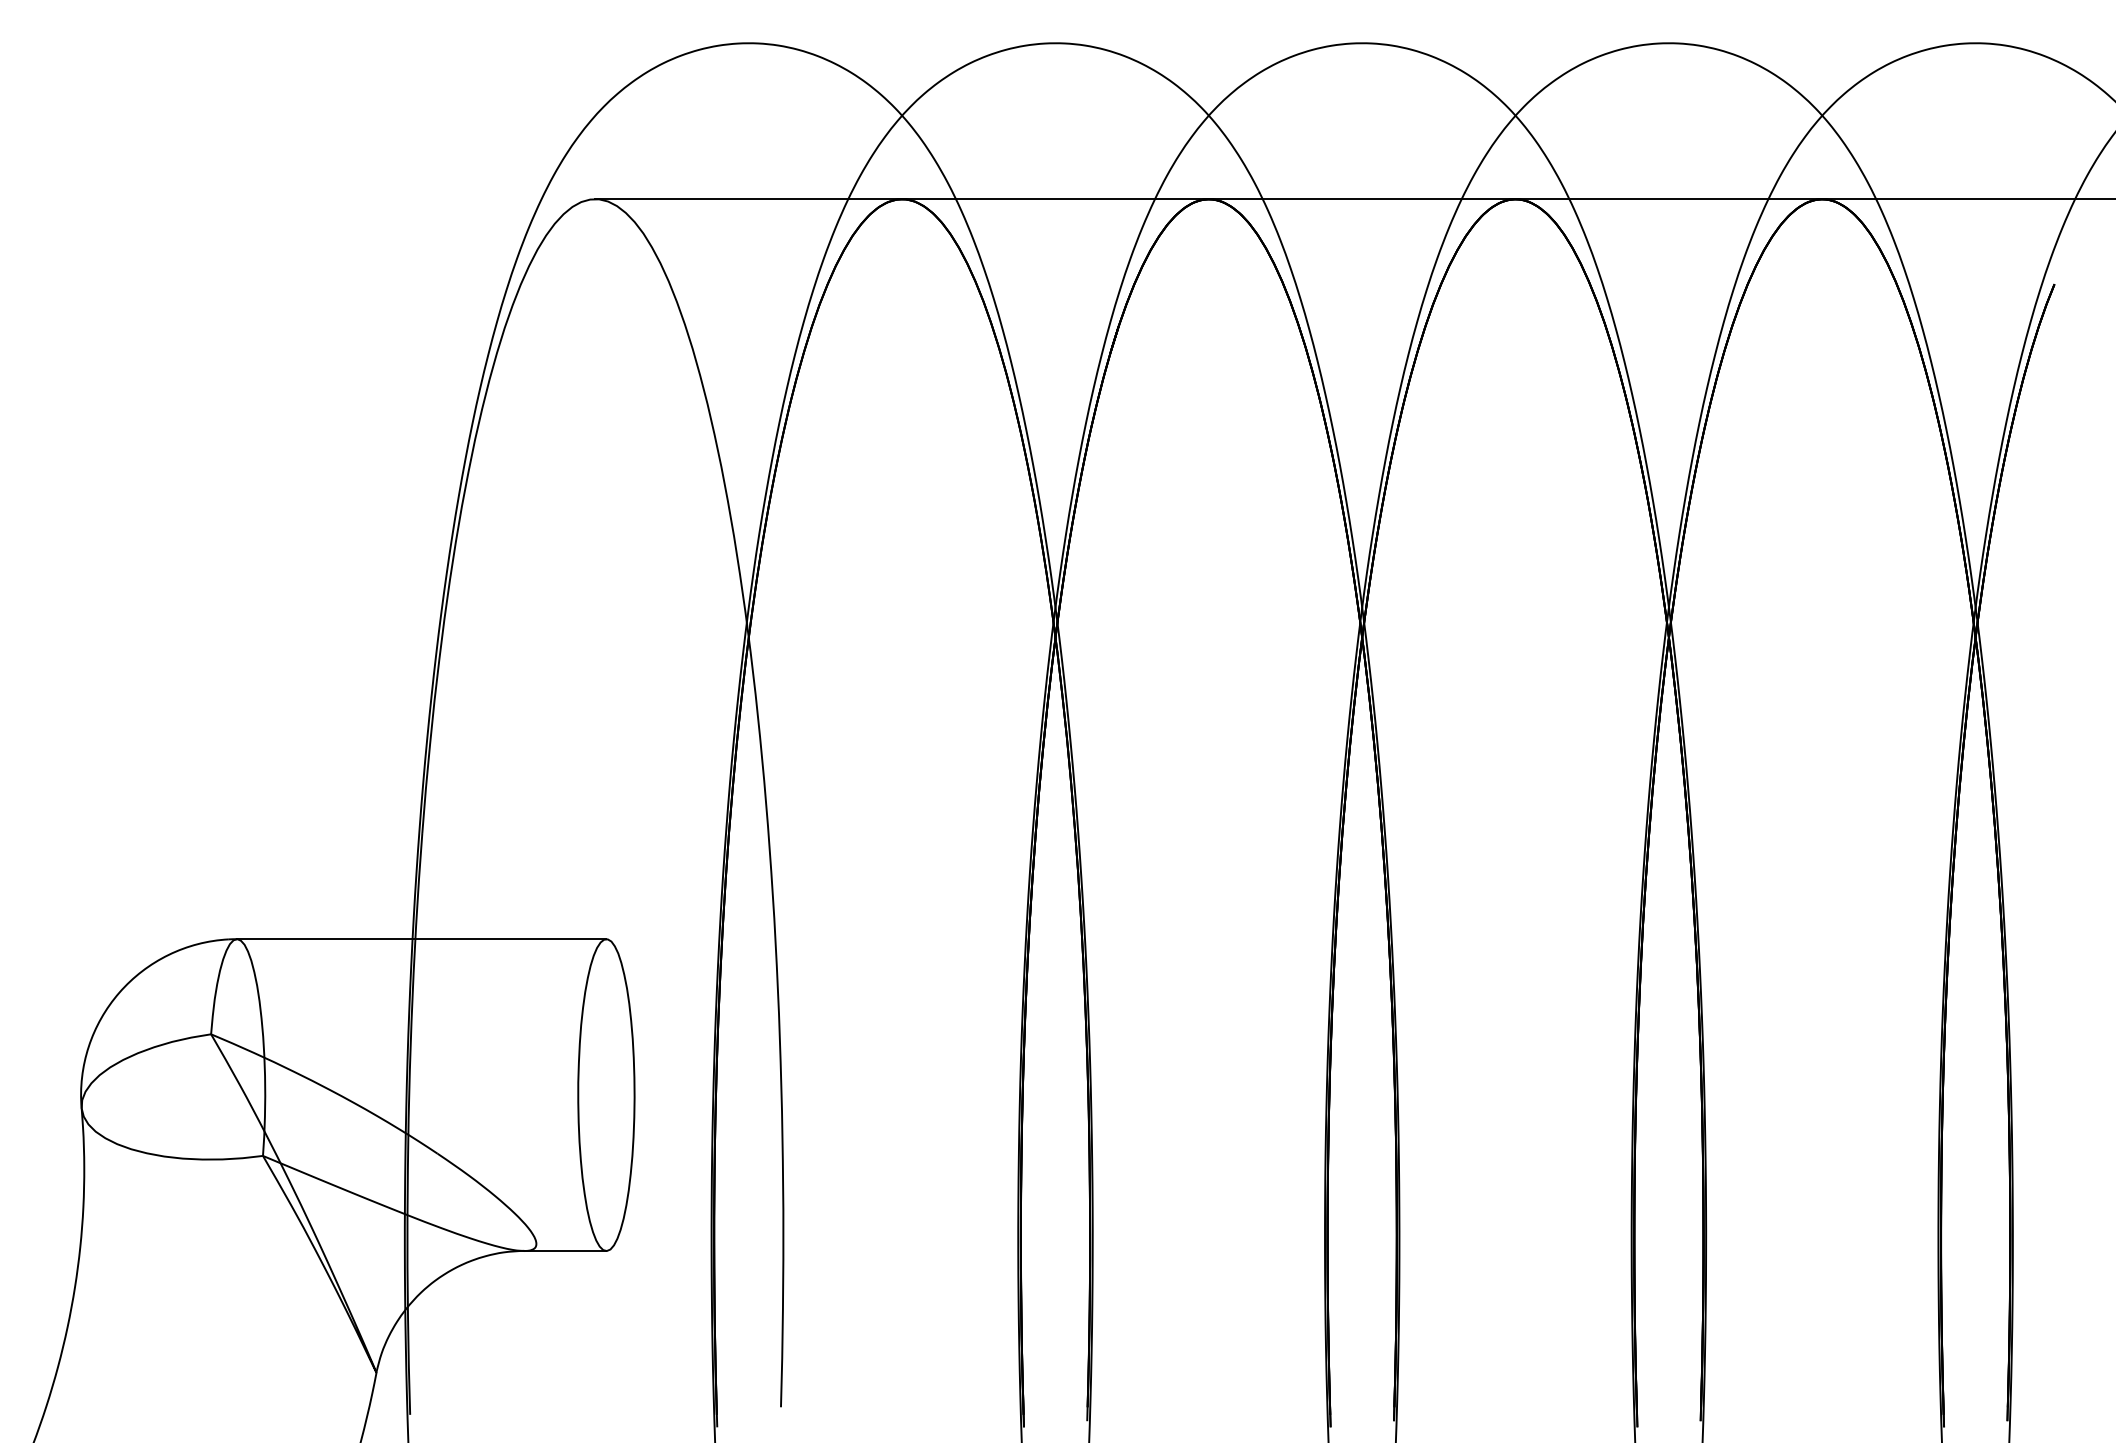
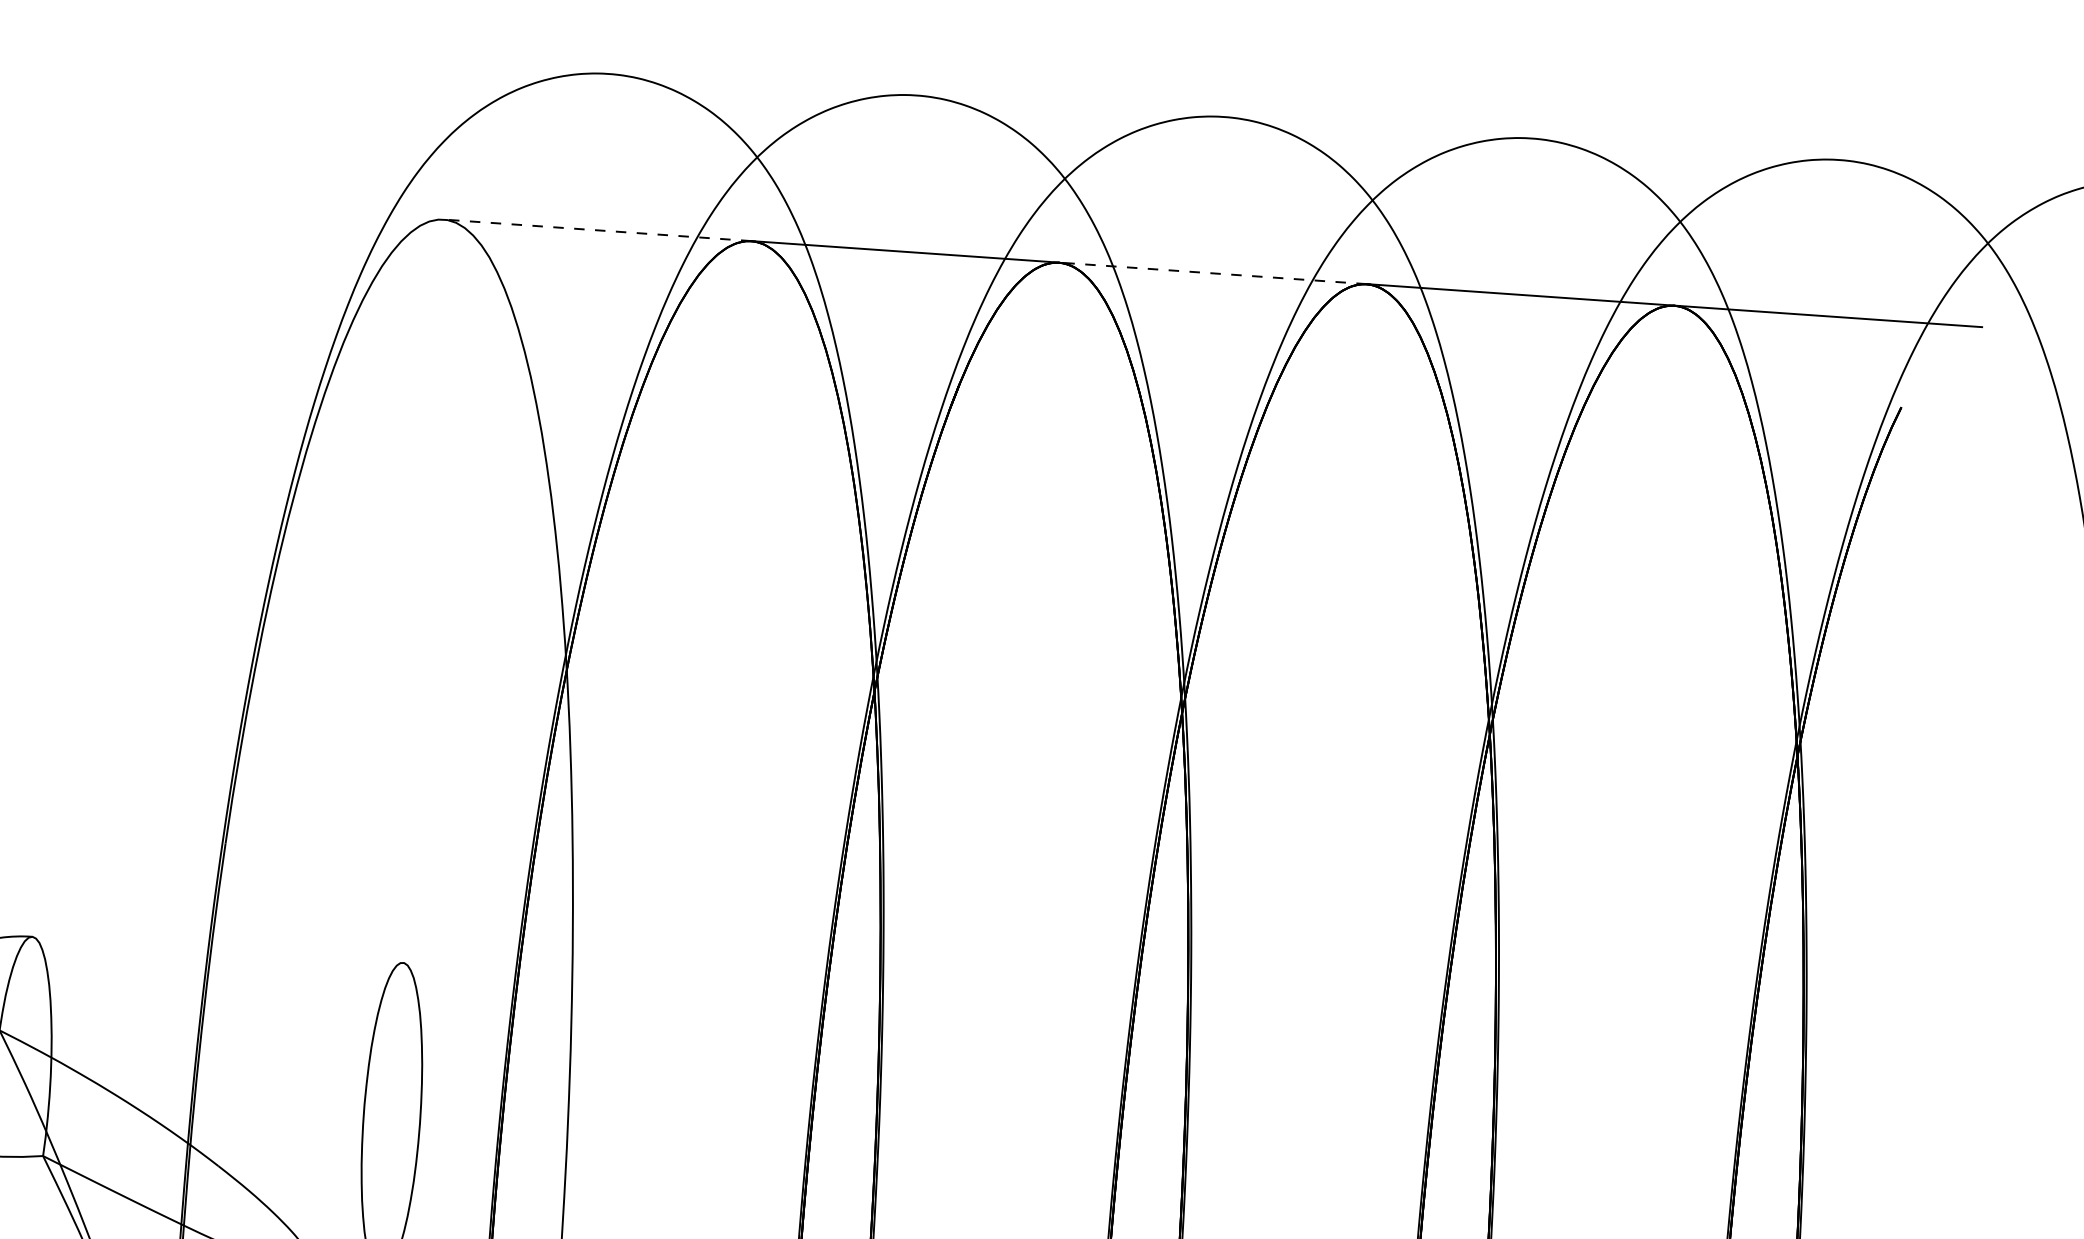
line: (748, 199) -> (597, 230), solid -> dashed
line: (1361, 199) -> (1212, 273), solid -> dashed
line: (421, 939) -> (217, 950), removed

